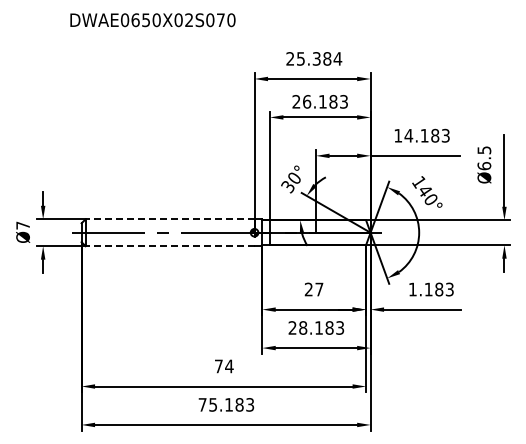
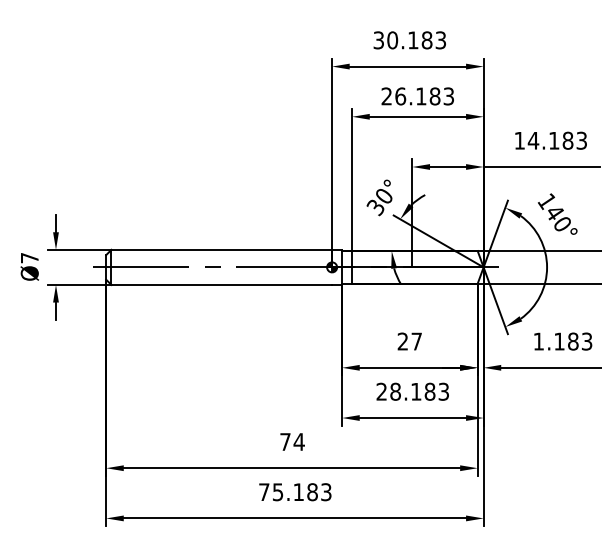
text: (314, 58) -> (410, 39), 25.384 -> 30.183
line: (169, 219) -> (220, 250), dashed -> solid
line: (169, 246) -> (220, 285), dashed -> solid

